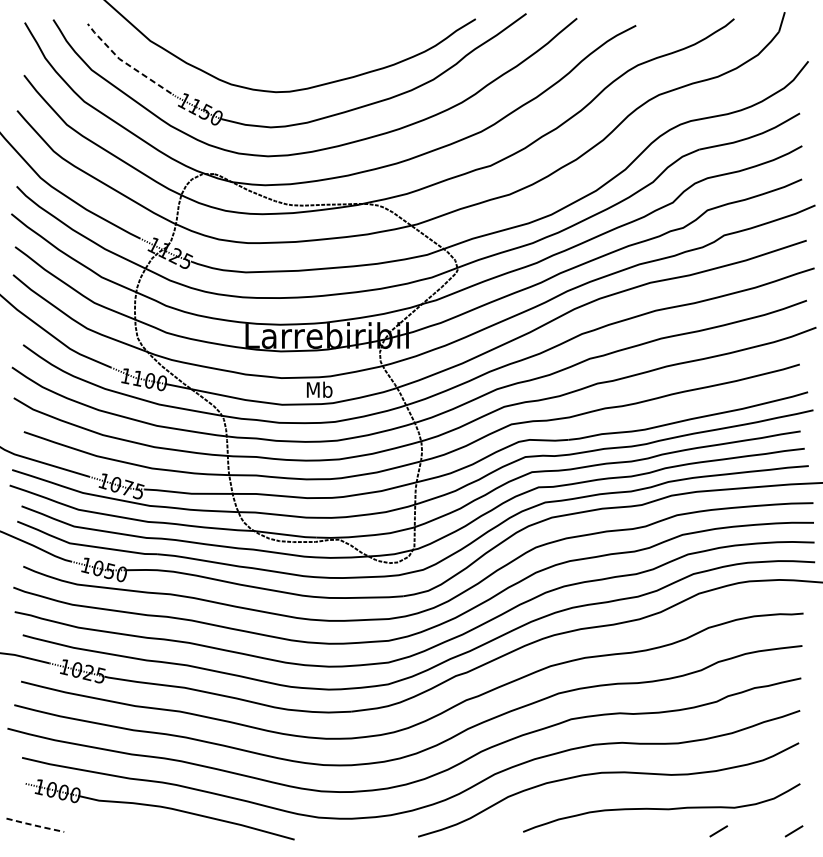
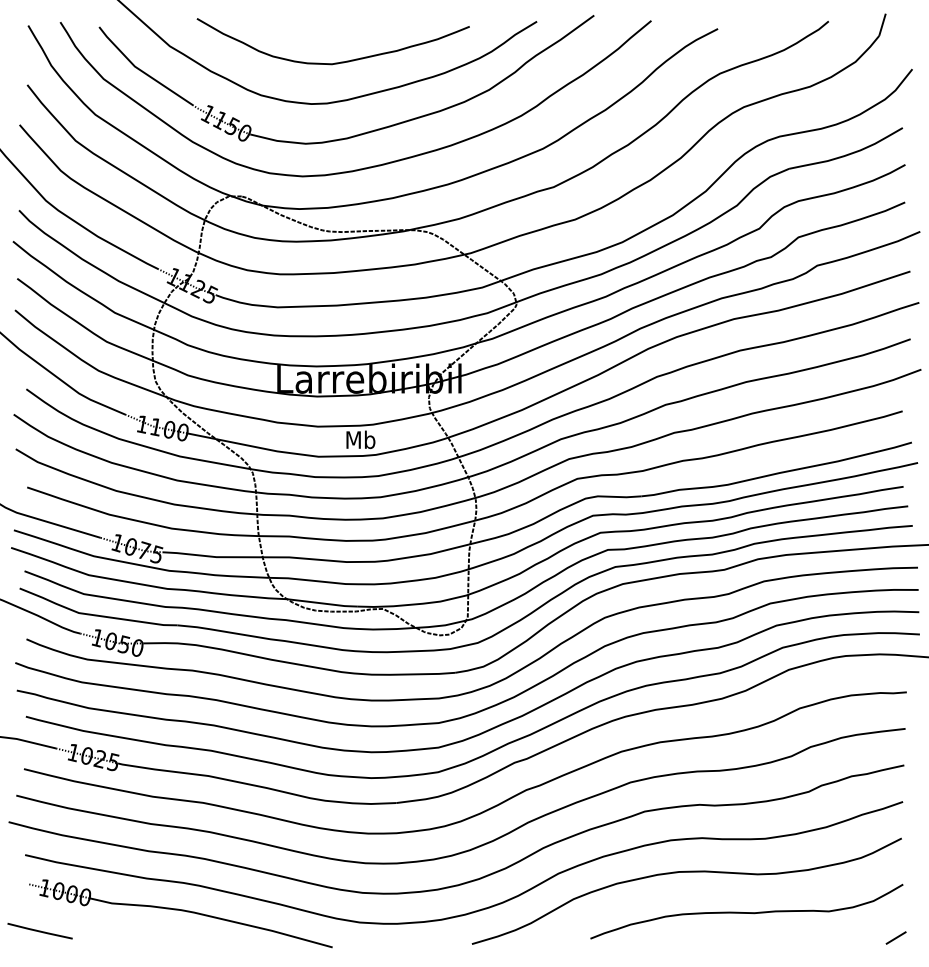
curve: (297, 55) -> (335, 62), added
line: (124, 62) -> (140, 70), dashed -> solid
line: (35, 825) -> (40, 931), dashed -> solid
line: (718, 830) -> (810, 937), removed

